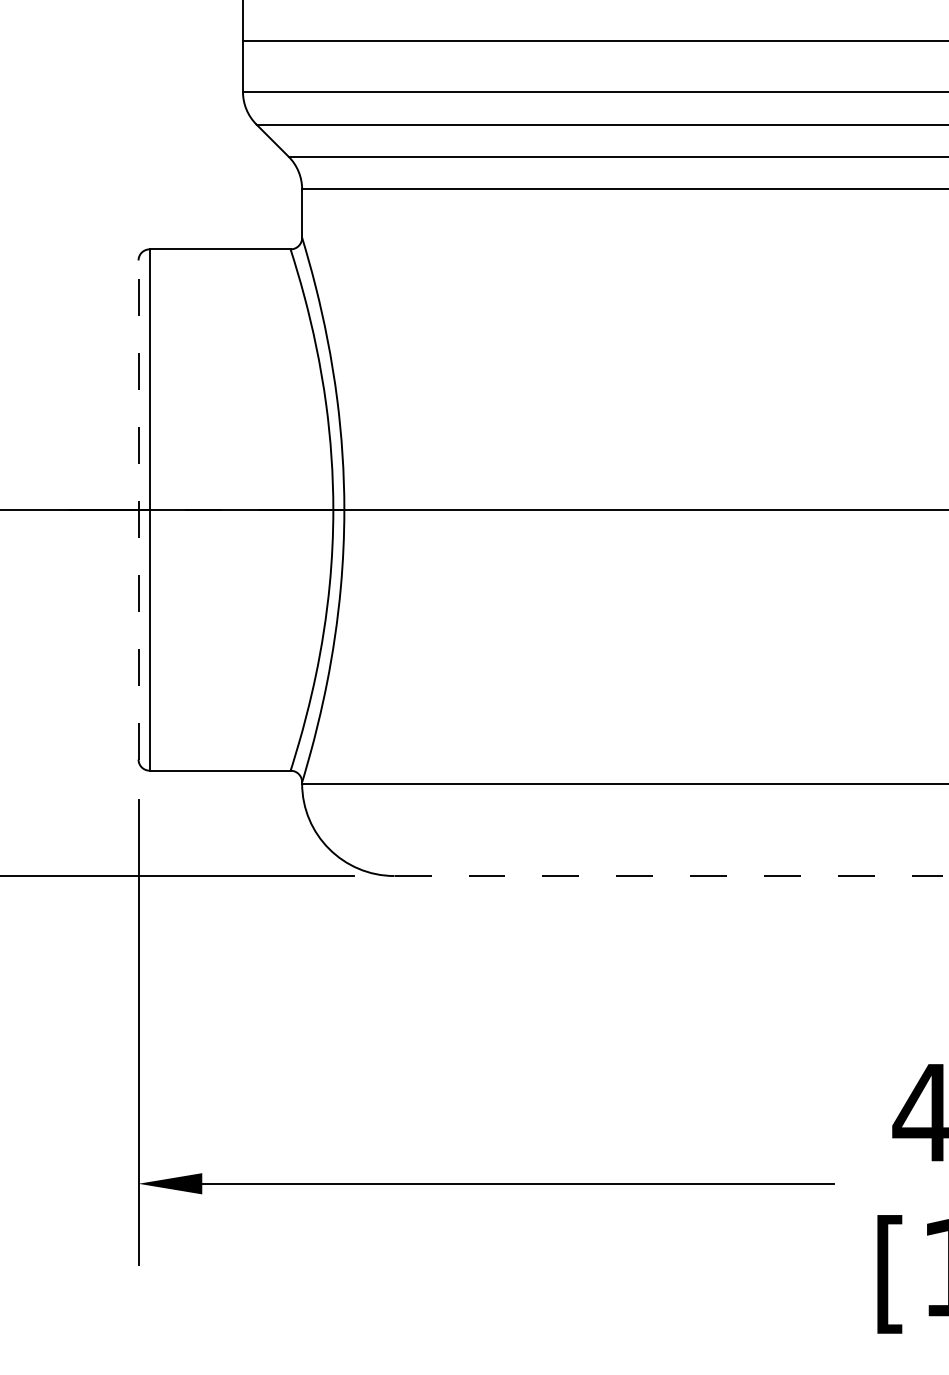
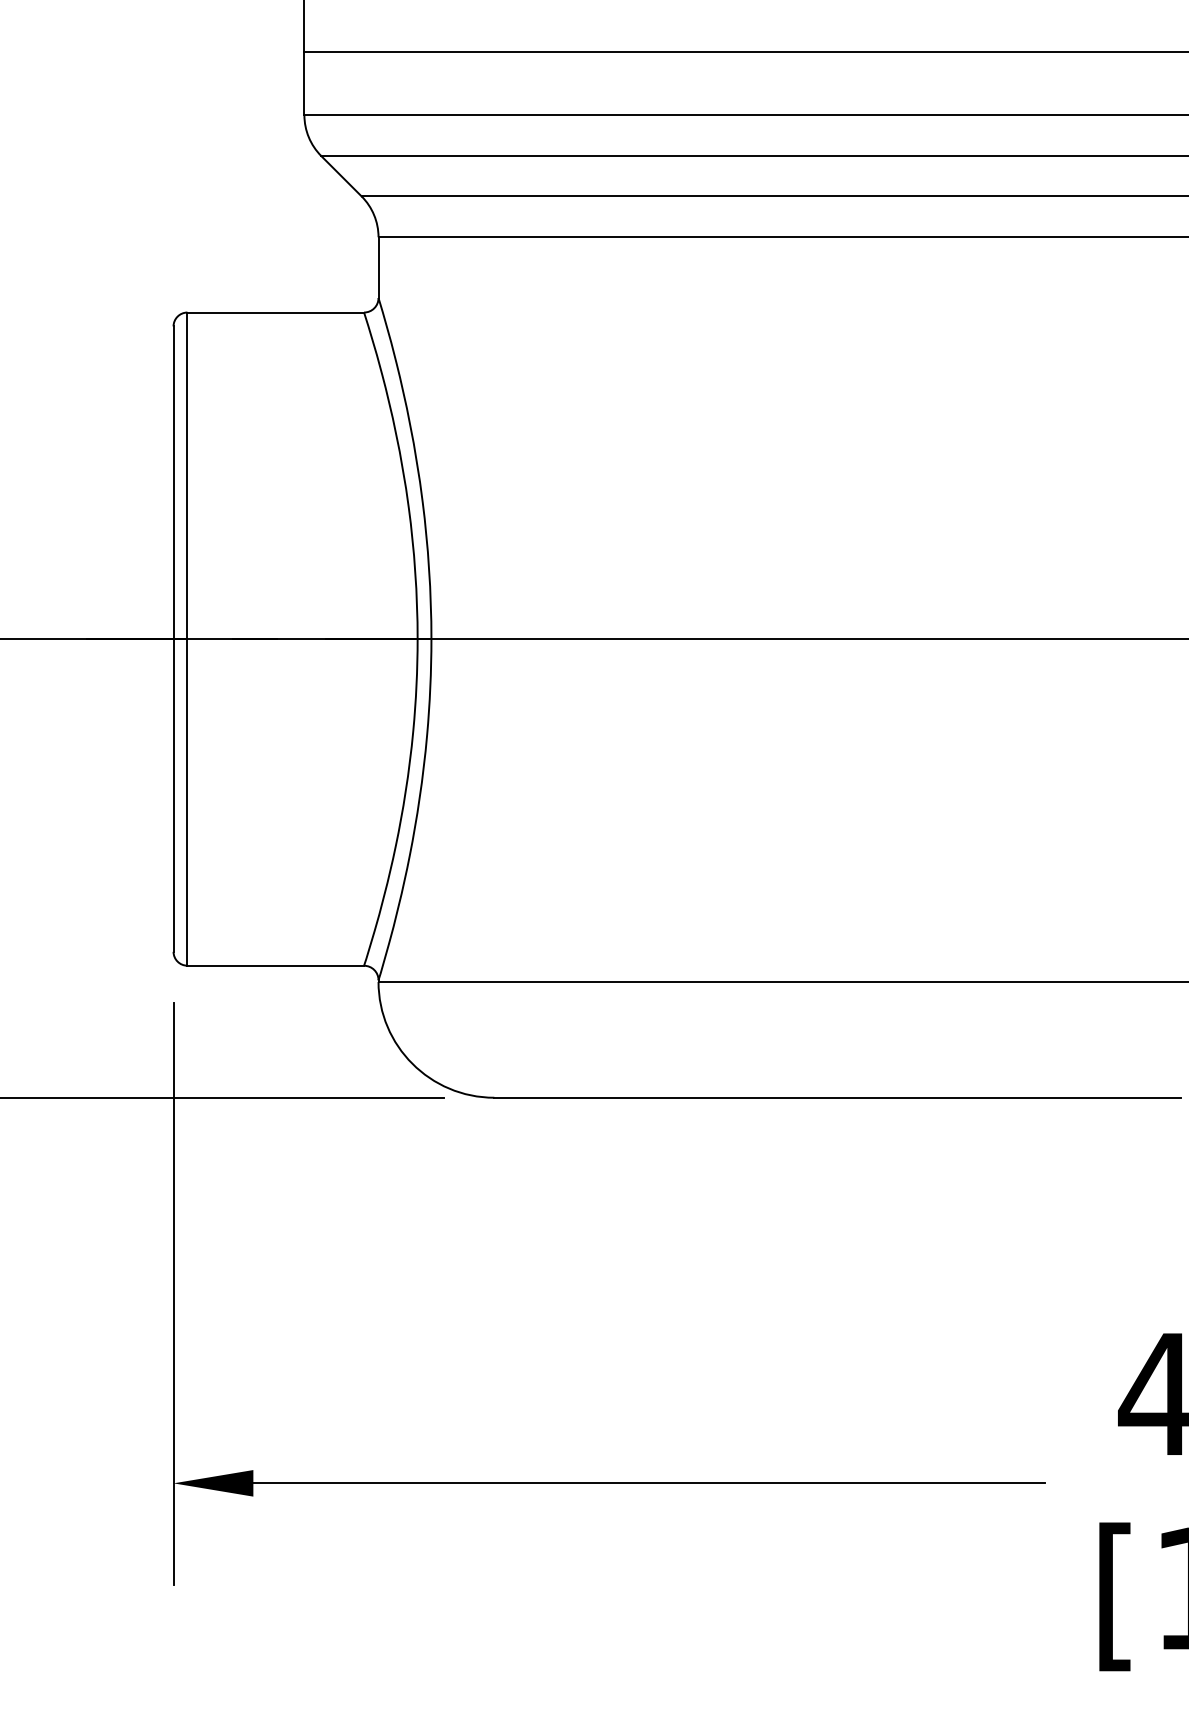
line: (138, 510) -> (173, 639), dashed -> solid
line: (669, 876) -> (838, 1098), dashed -> solid

